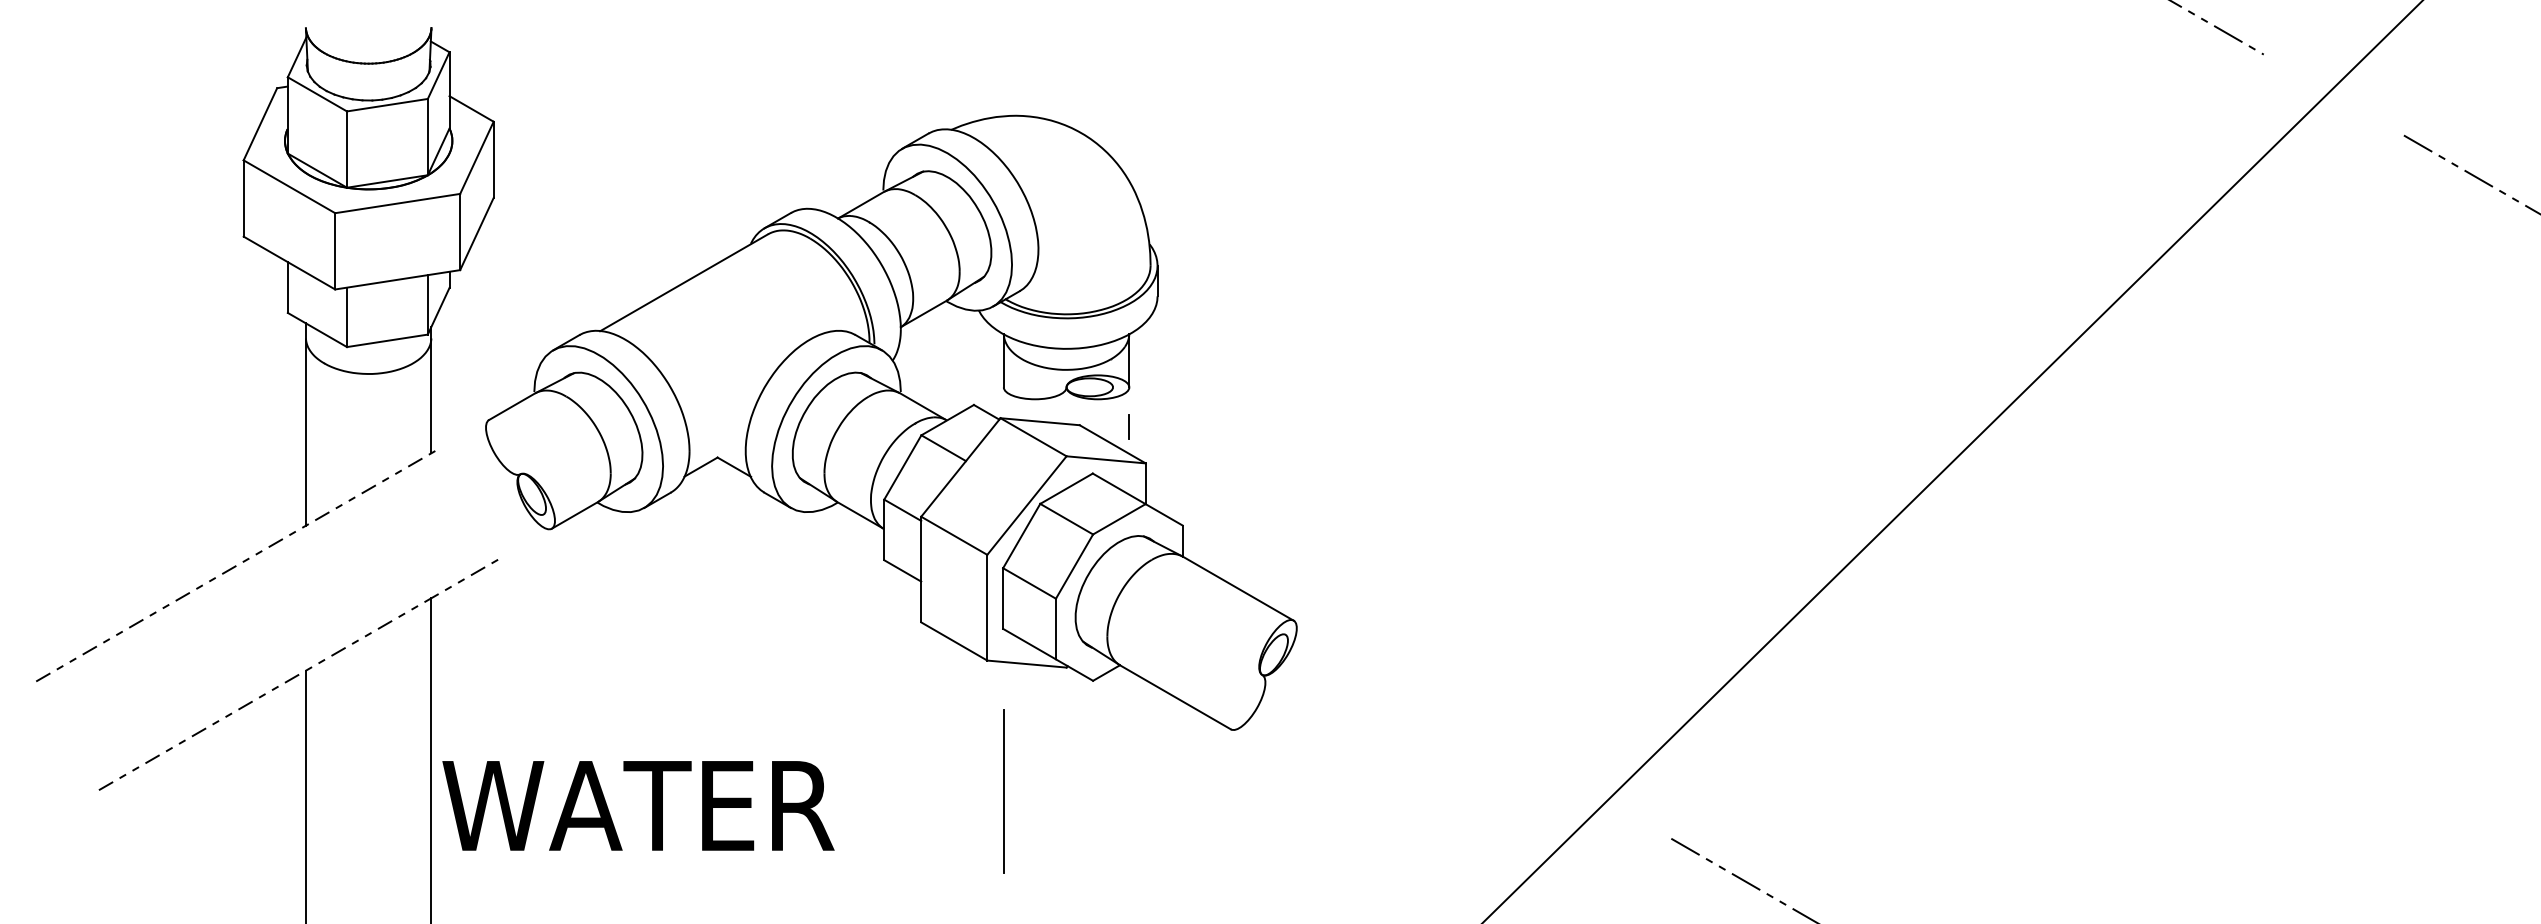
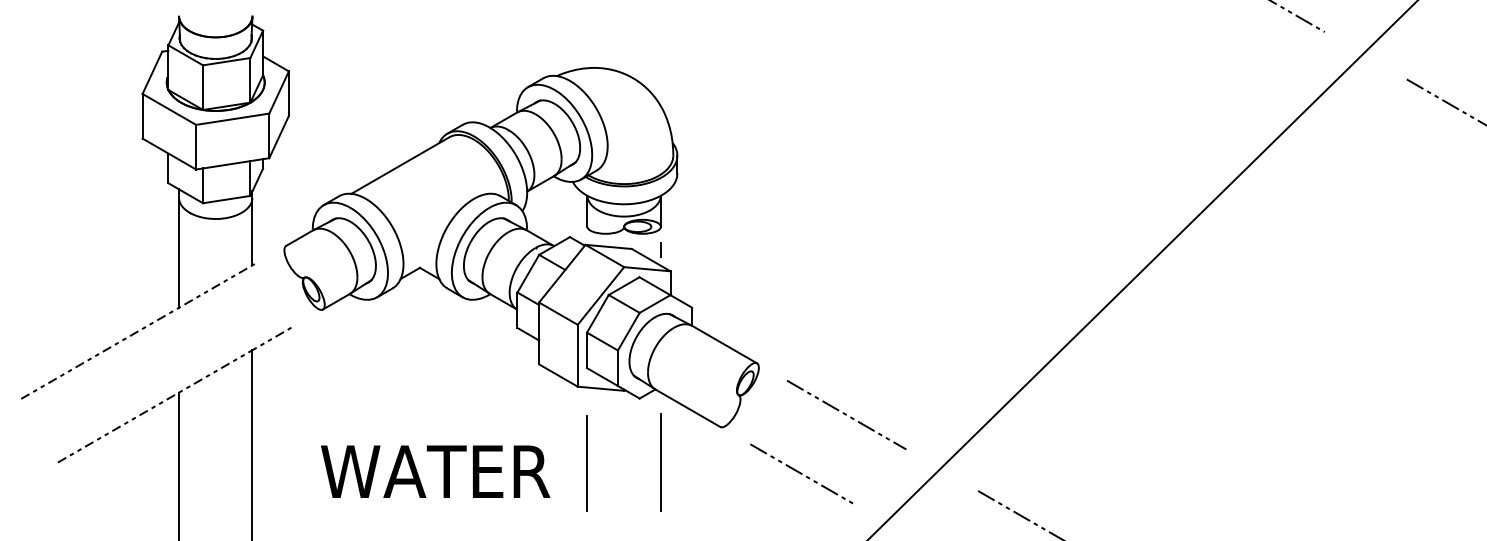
line: (1446, 709) -> (846, 415), added
line: (1128, 790) -> (660, 462), added
text: (638, 805) -> (435, 471), moved
line: (1369, 808) -> (801, 473), added

